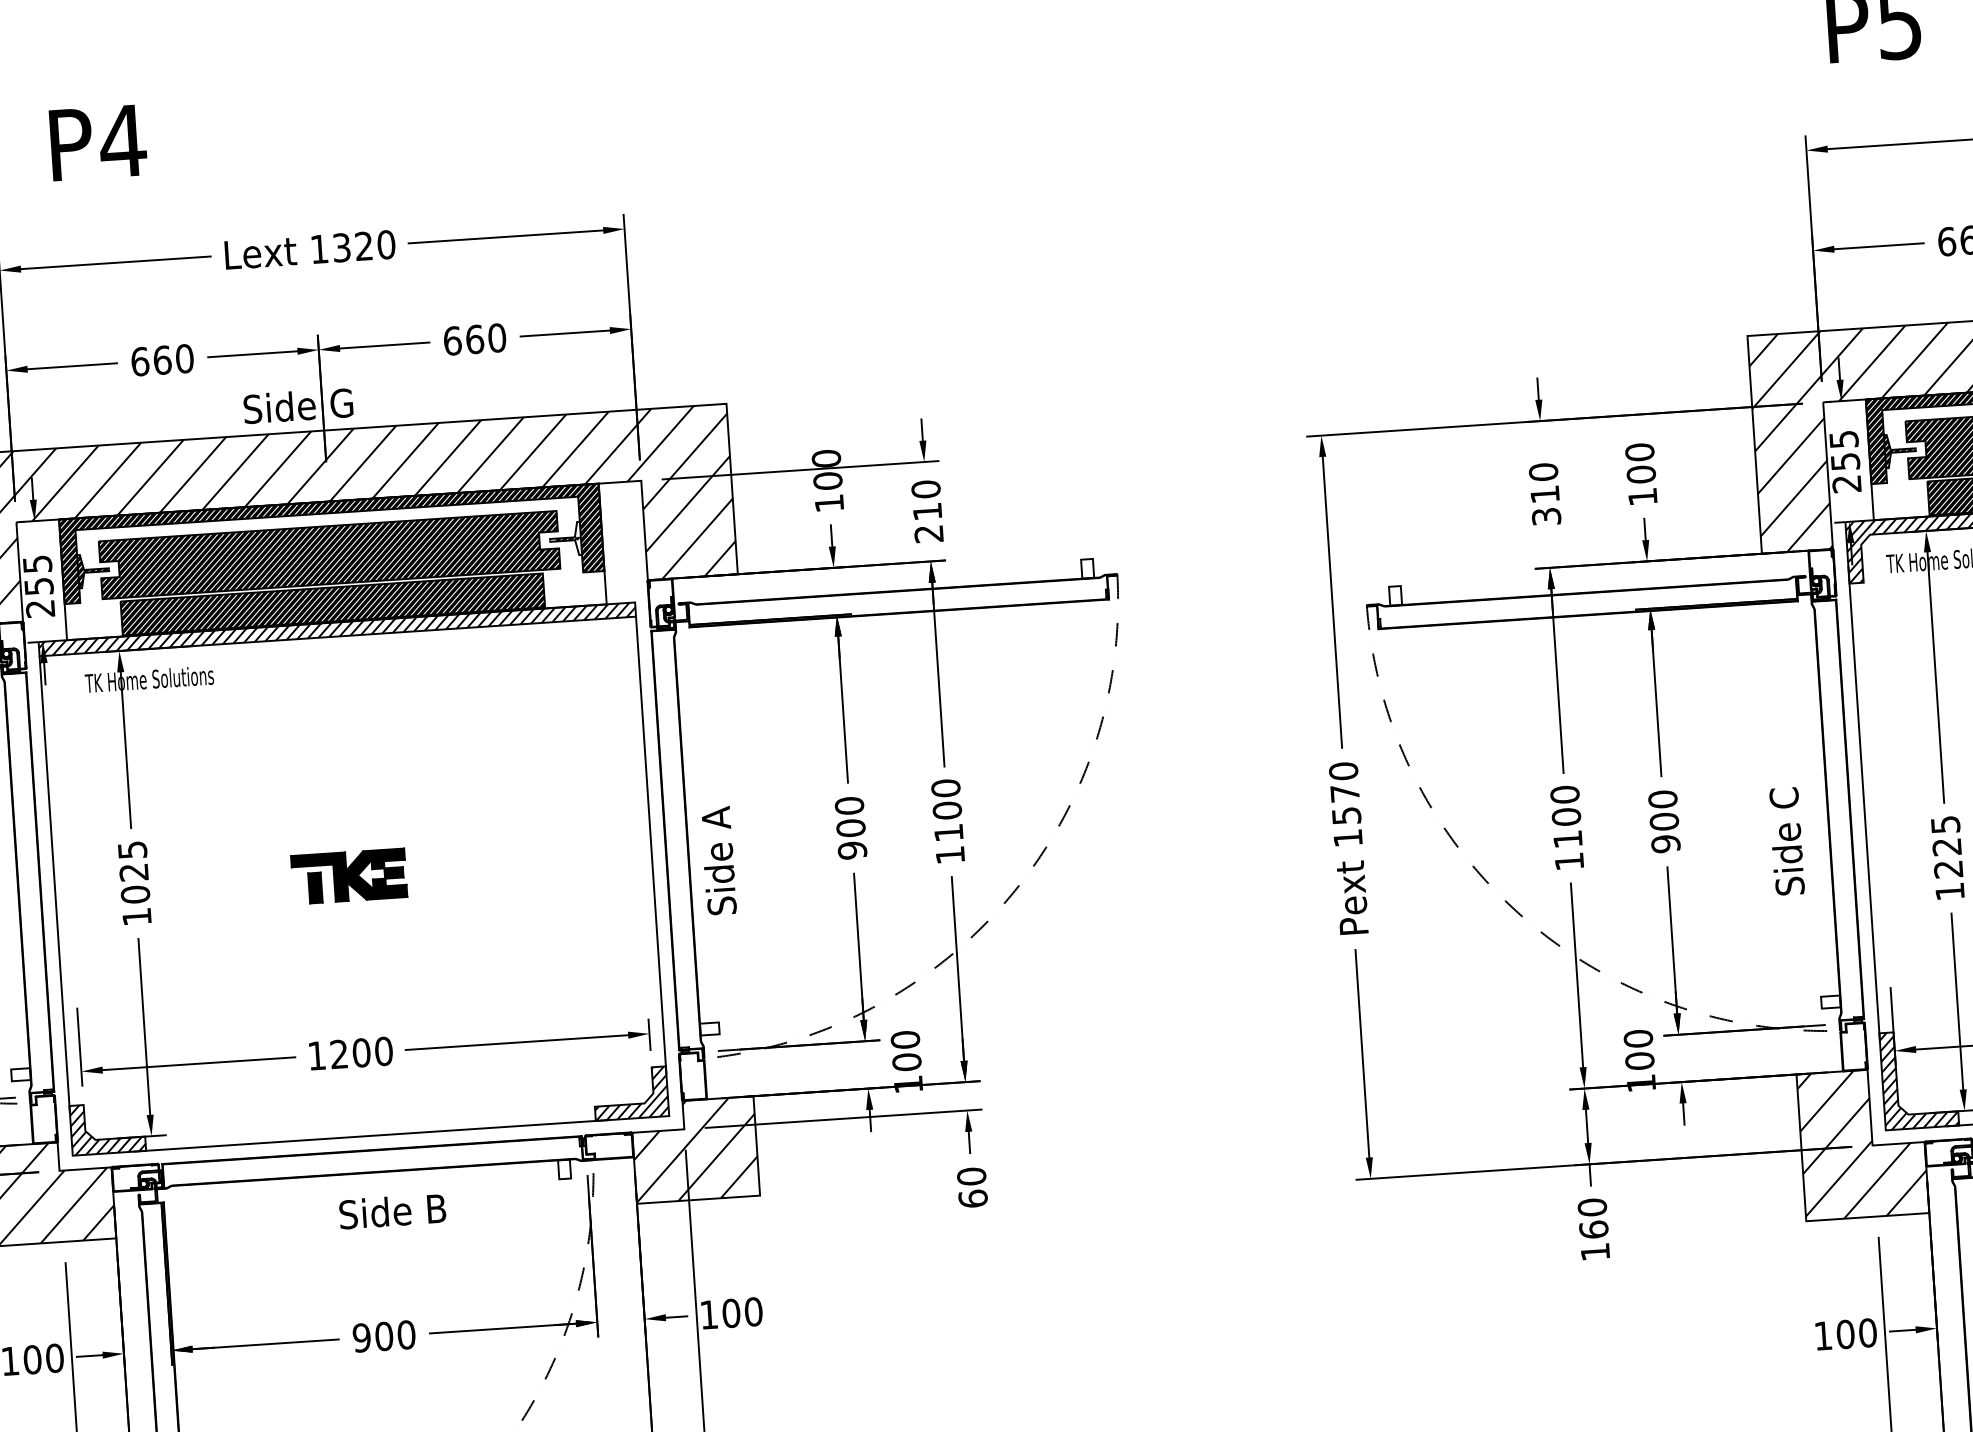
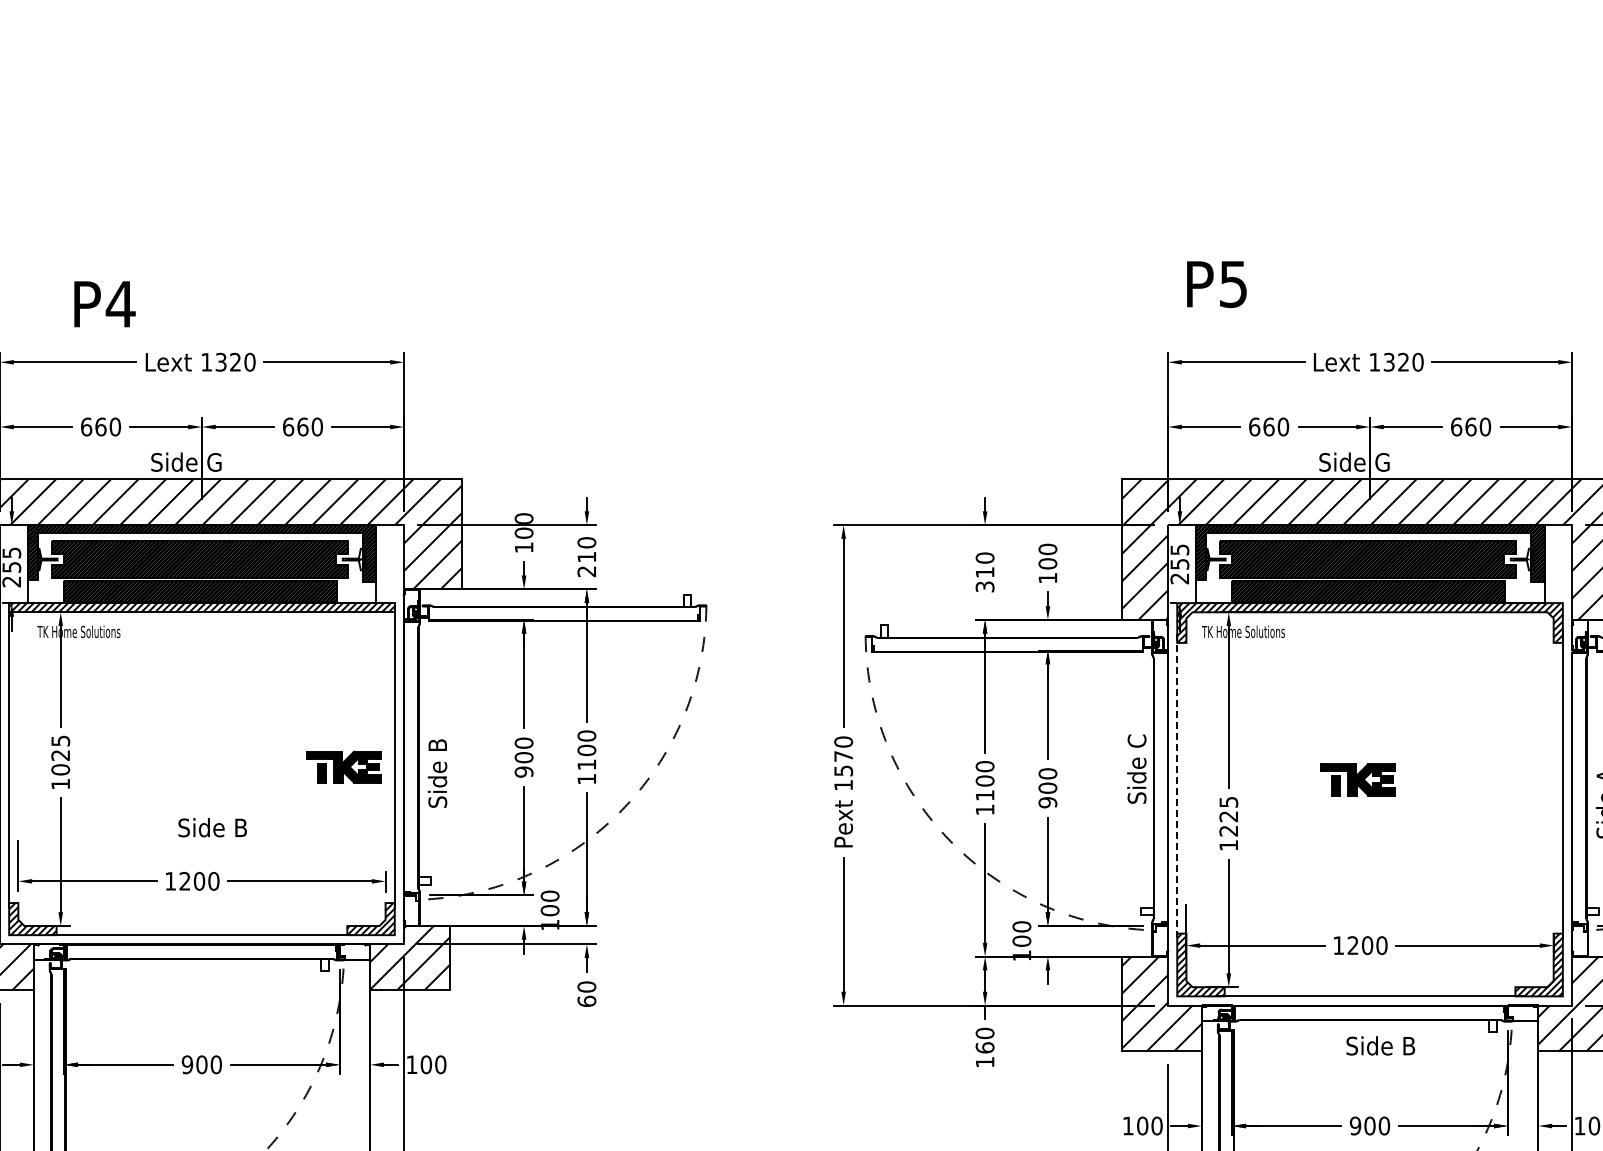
text: (97, 143) -> (104, 304), moved
line: (1864, 802) -> (1177, 784), solid -> dashed
text: (715, 818) -> (437, 745), Side A -> Side B
text: (1786, 840) -> (1136, 768), moved
part: (348, 875) -> (343, 766), moved
text: (392, 1211) -> (212, 827), moved

